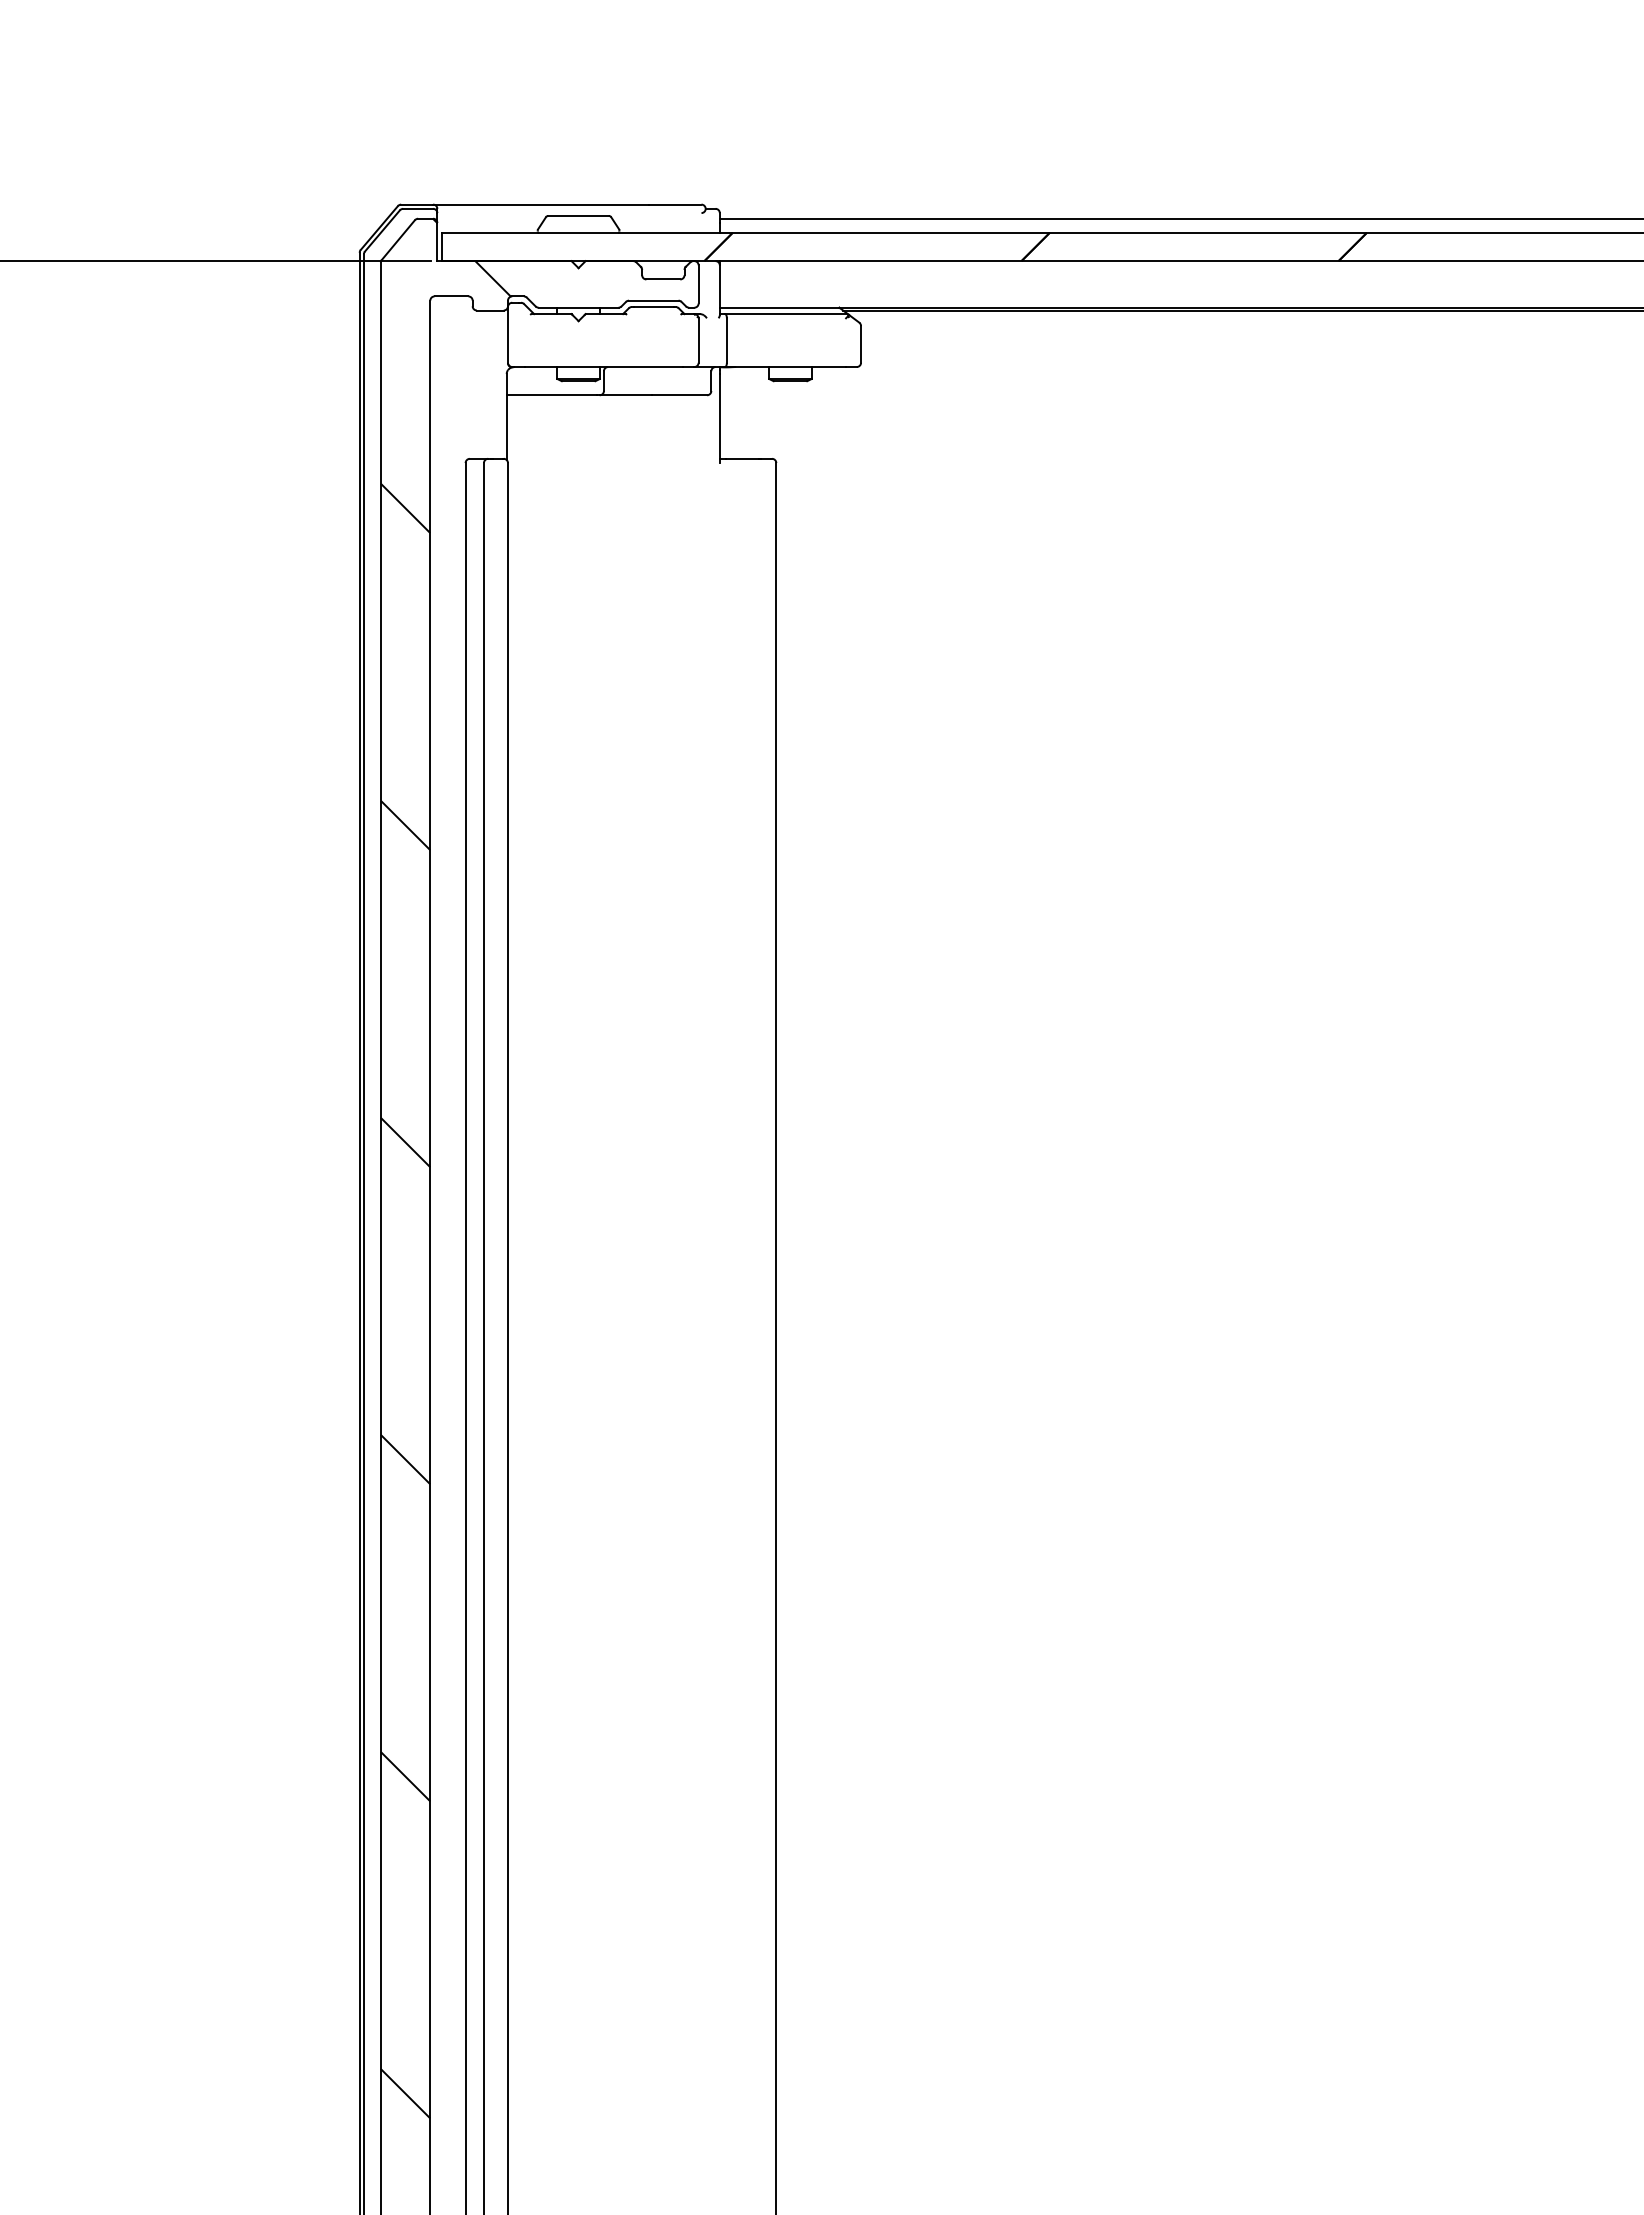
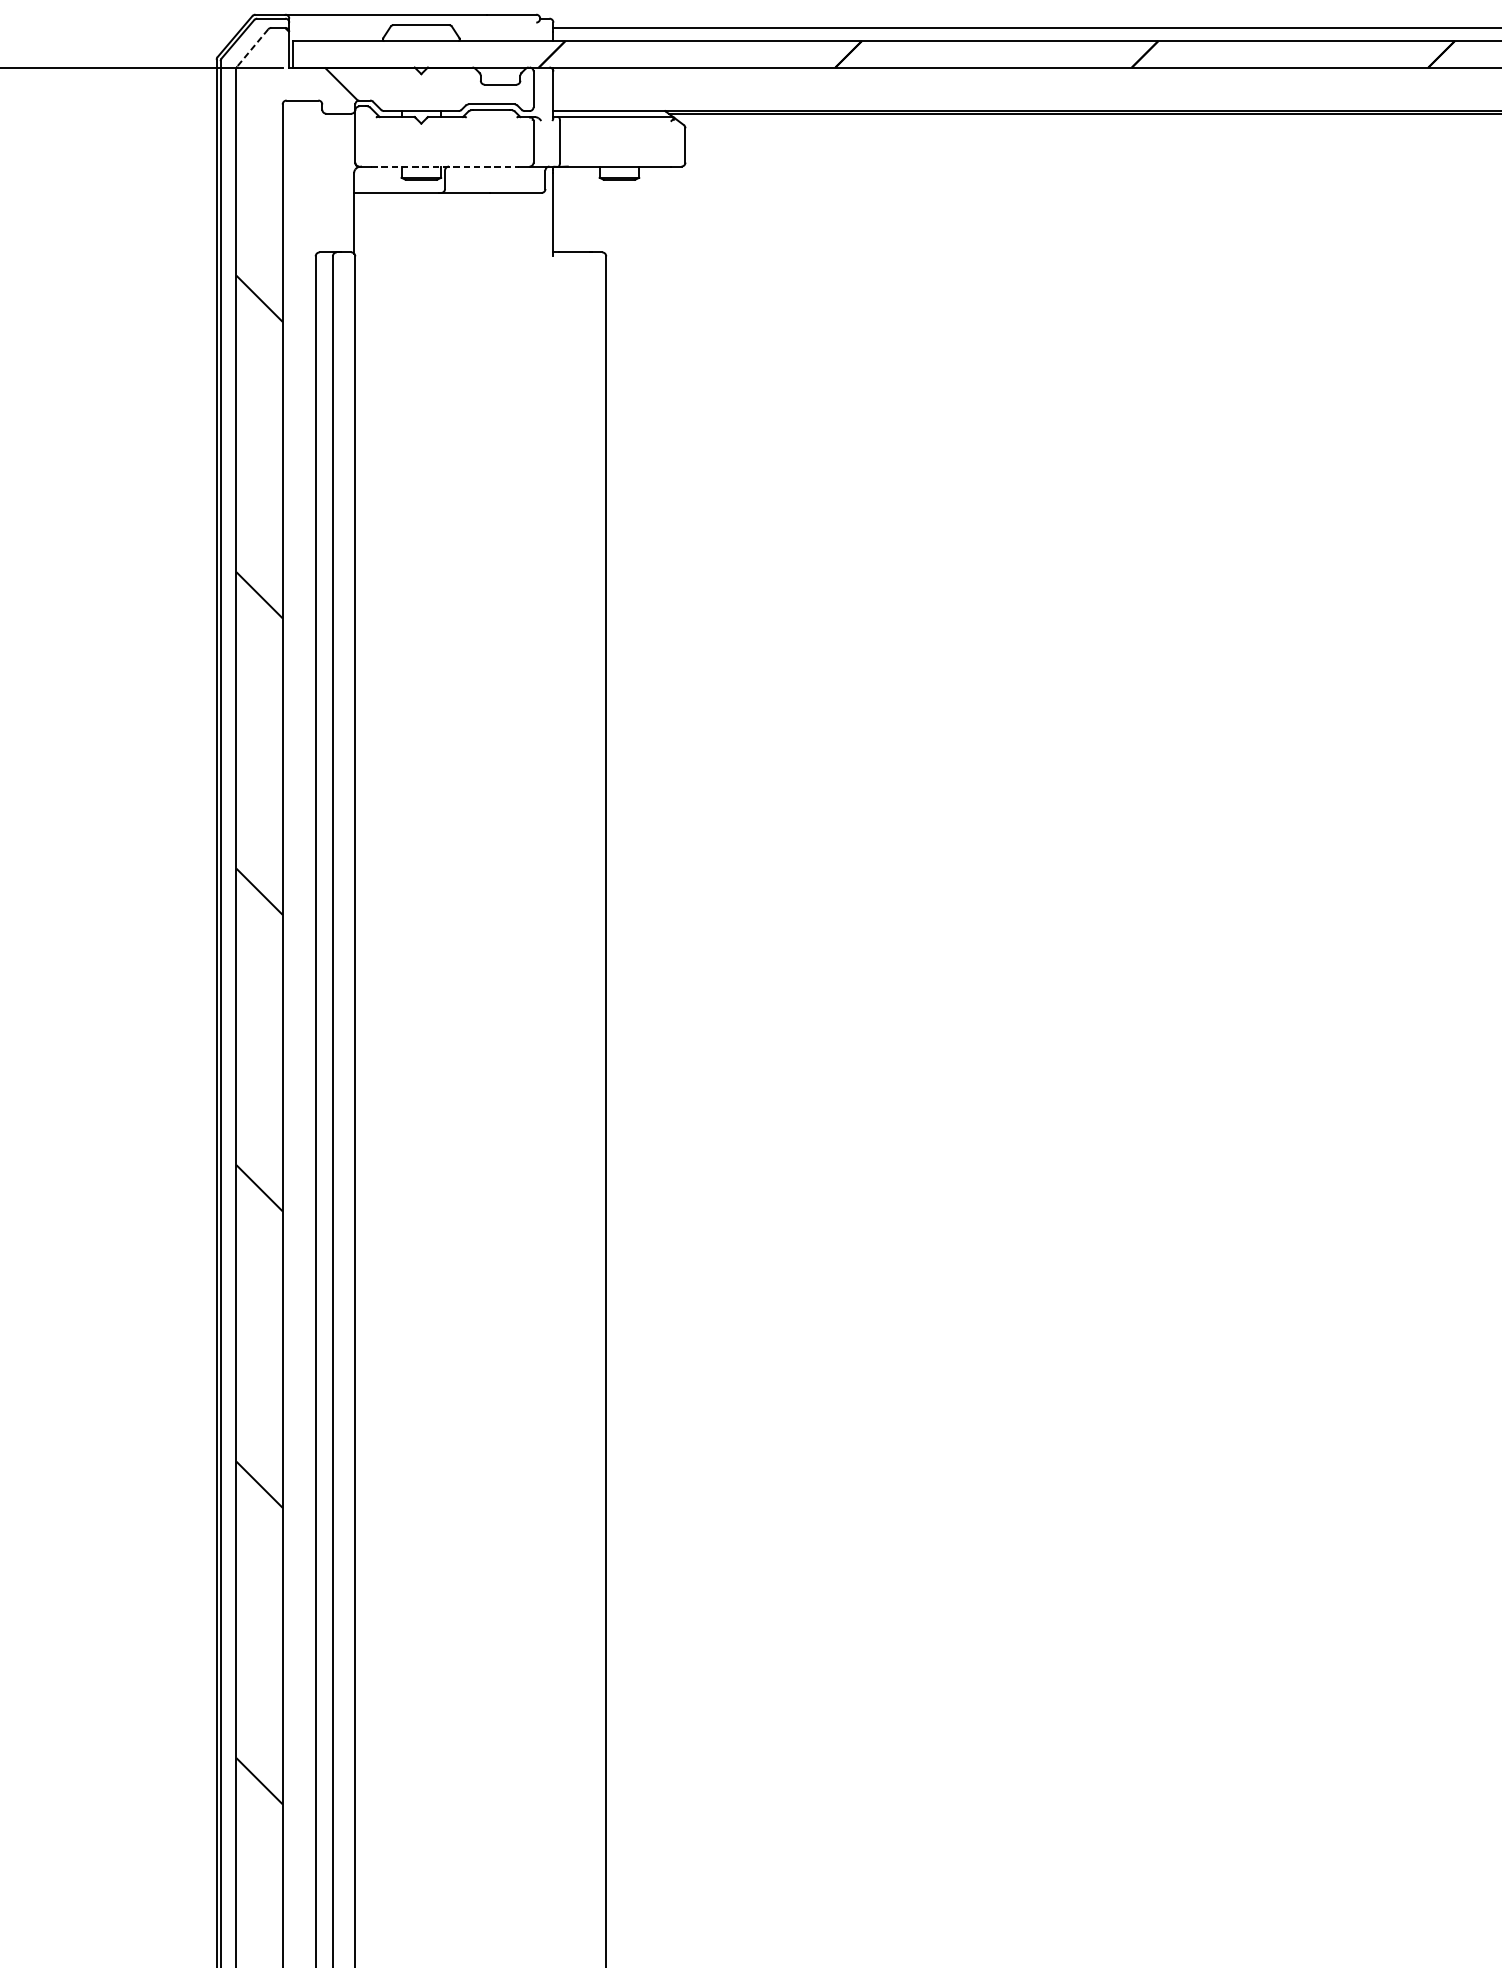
line: (398, 240) -> (252, 48), solid -> dashed
line: (604, 367) -> (445, 167), solid -> dashed

